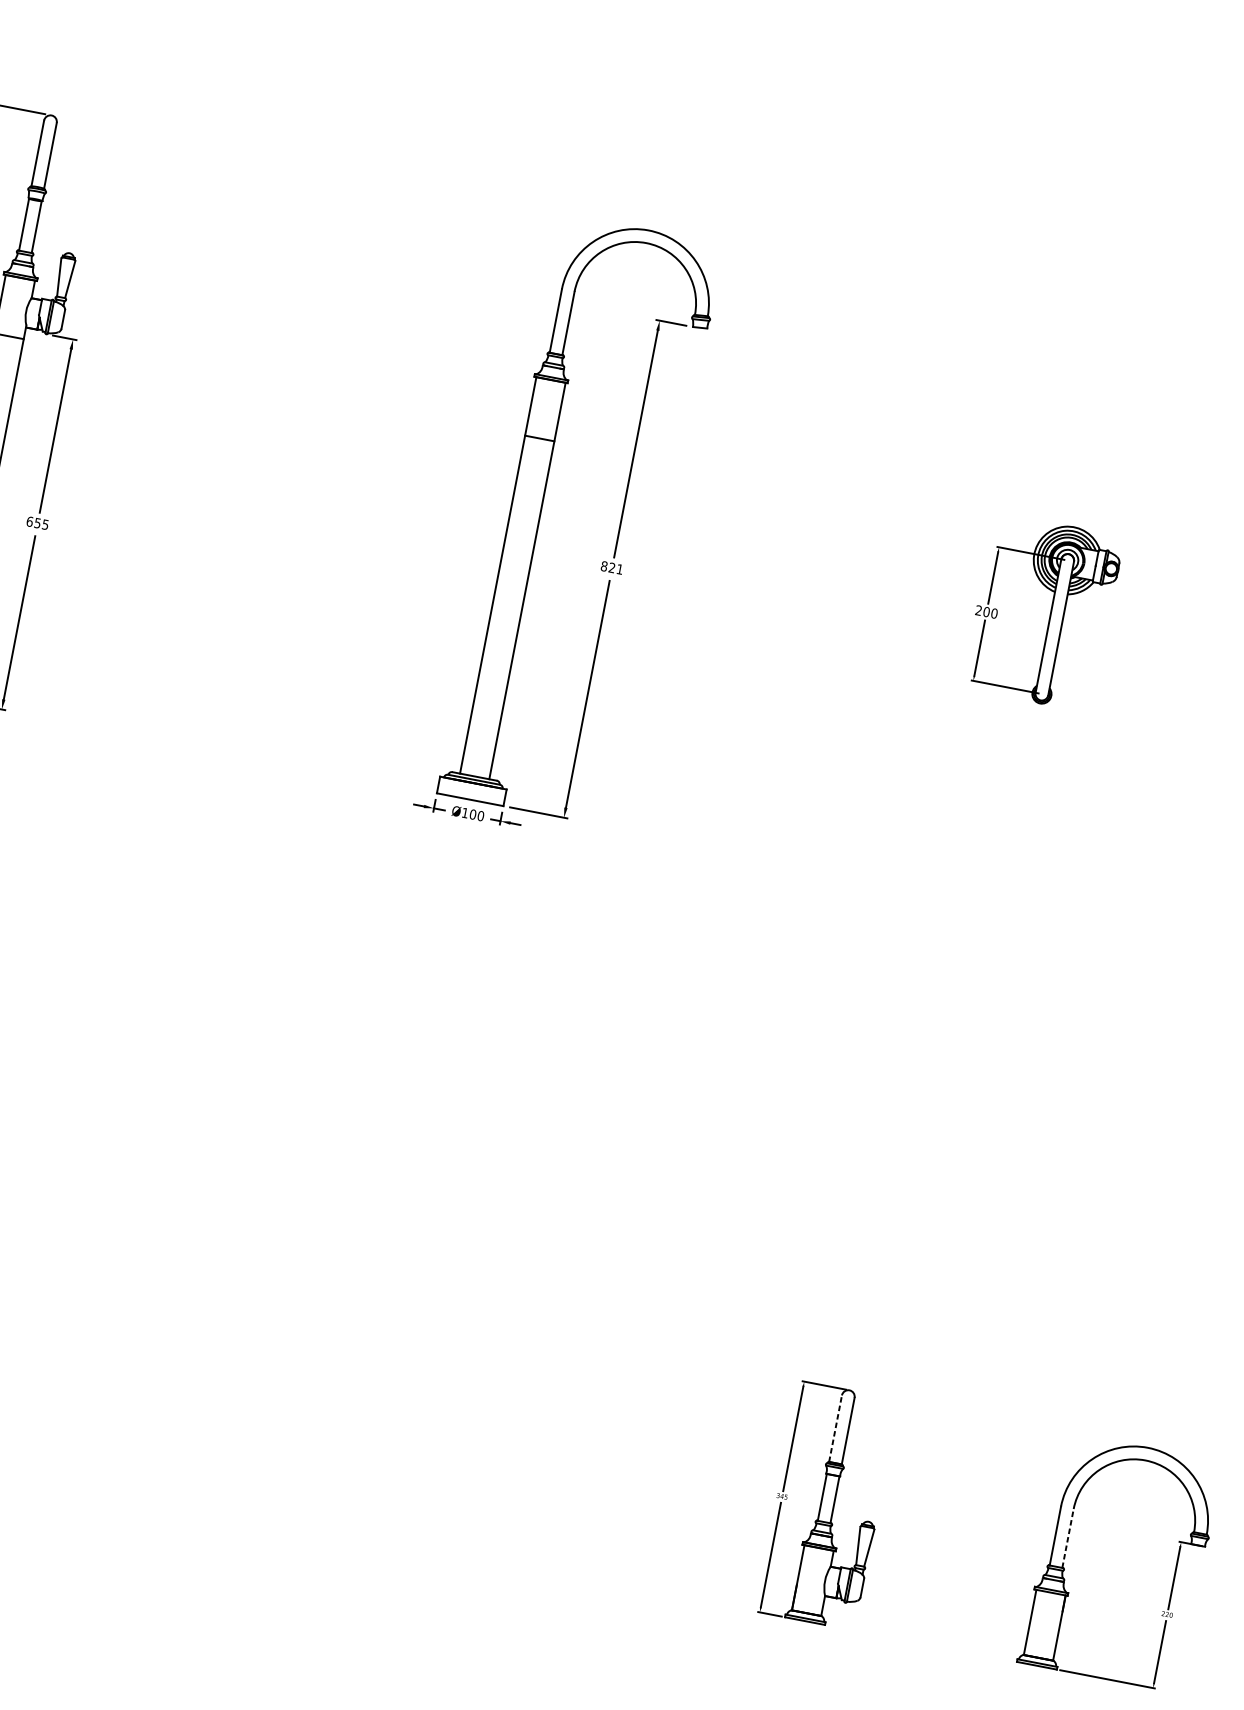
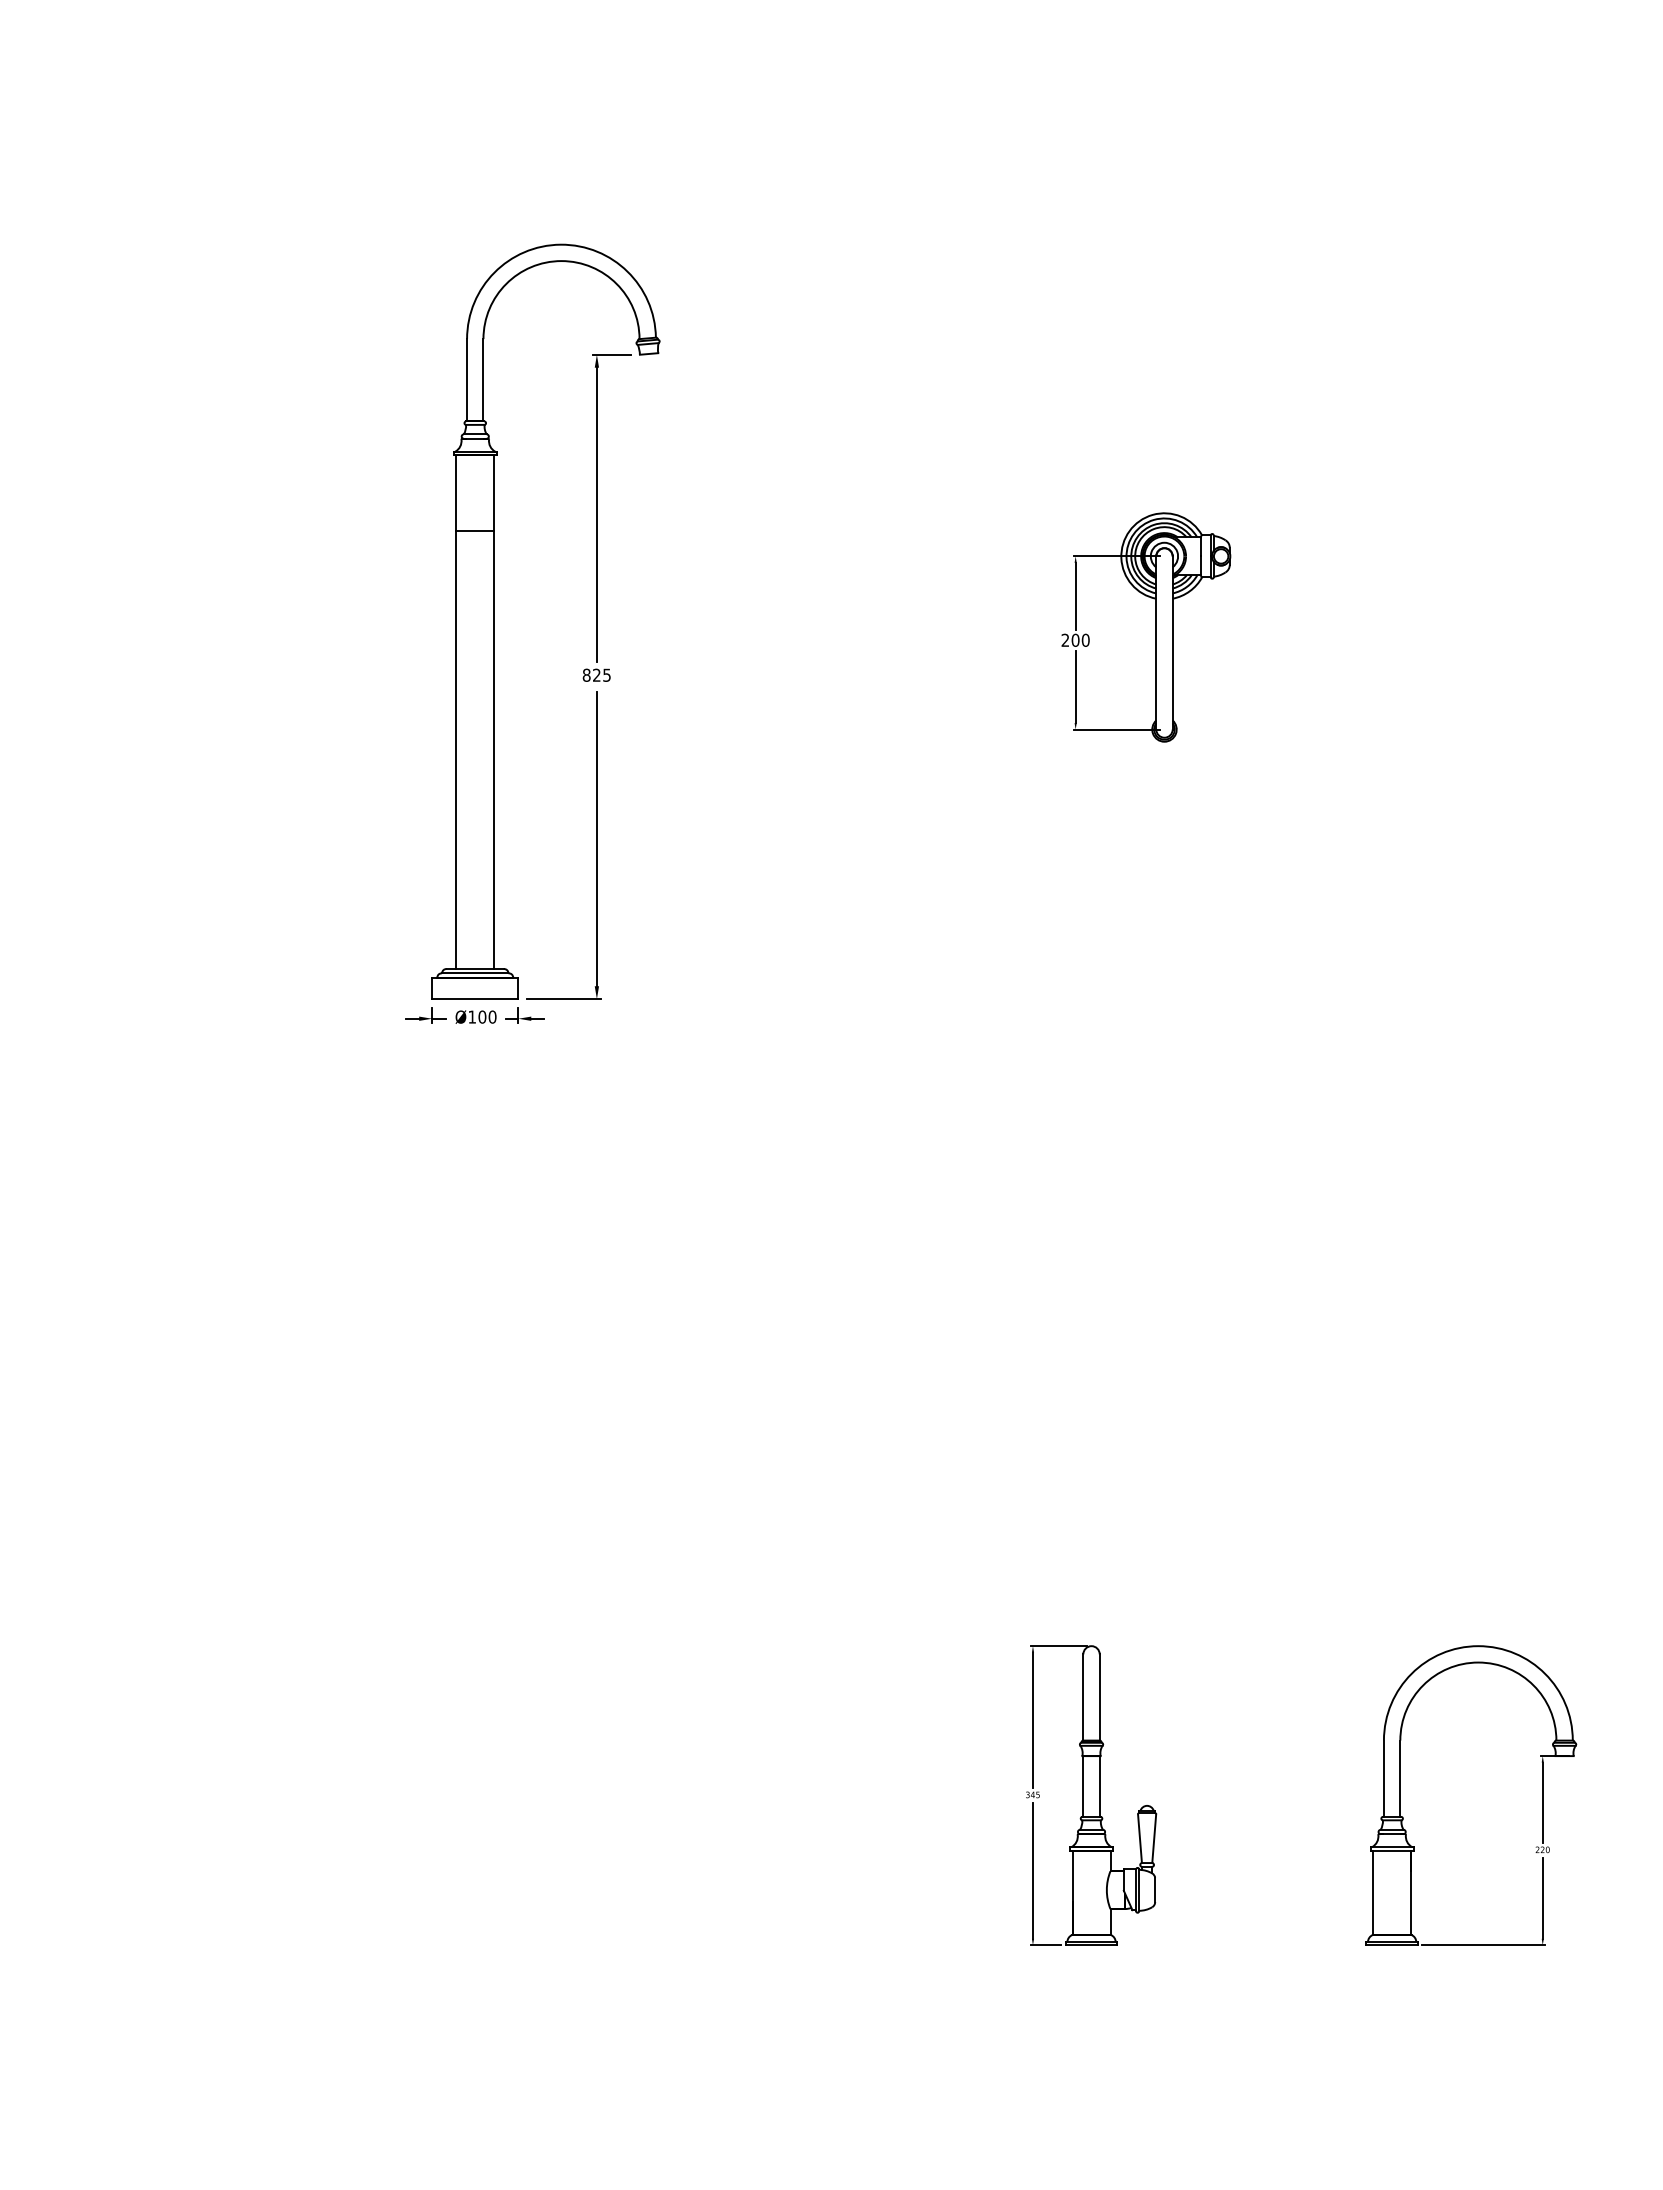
text: (619, 568) -> (606, 674), 821 -> 825
line: (835, 1427) -> (1083, 1696), dashed -> solid
line: (1068, 1538) -> (1400, 1778), dashed -> solid

